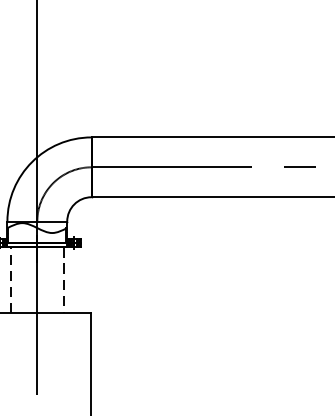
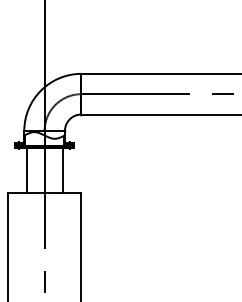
line: (10, 279) -> (26, 170), dashed -> solid
line: (63, 279) -> (62, 170), dashed -> solid

